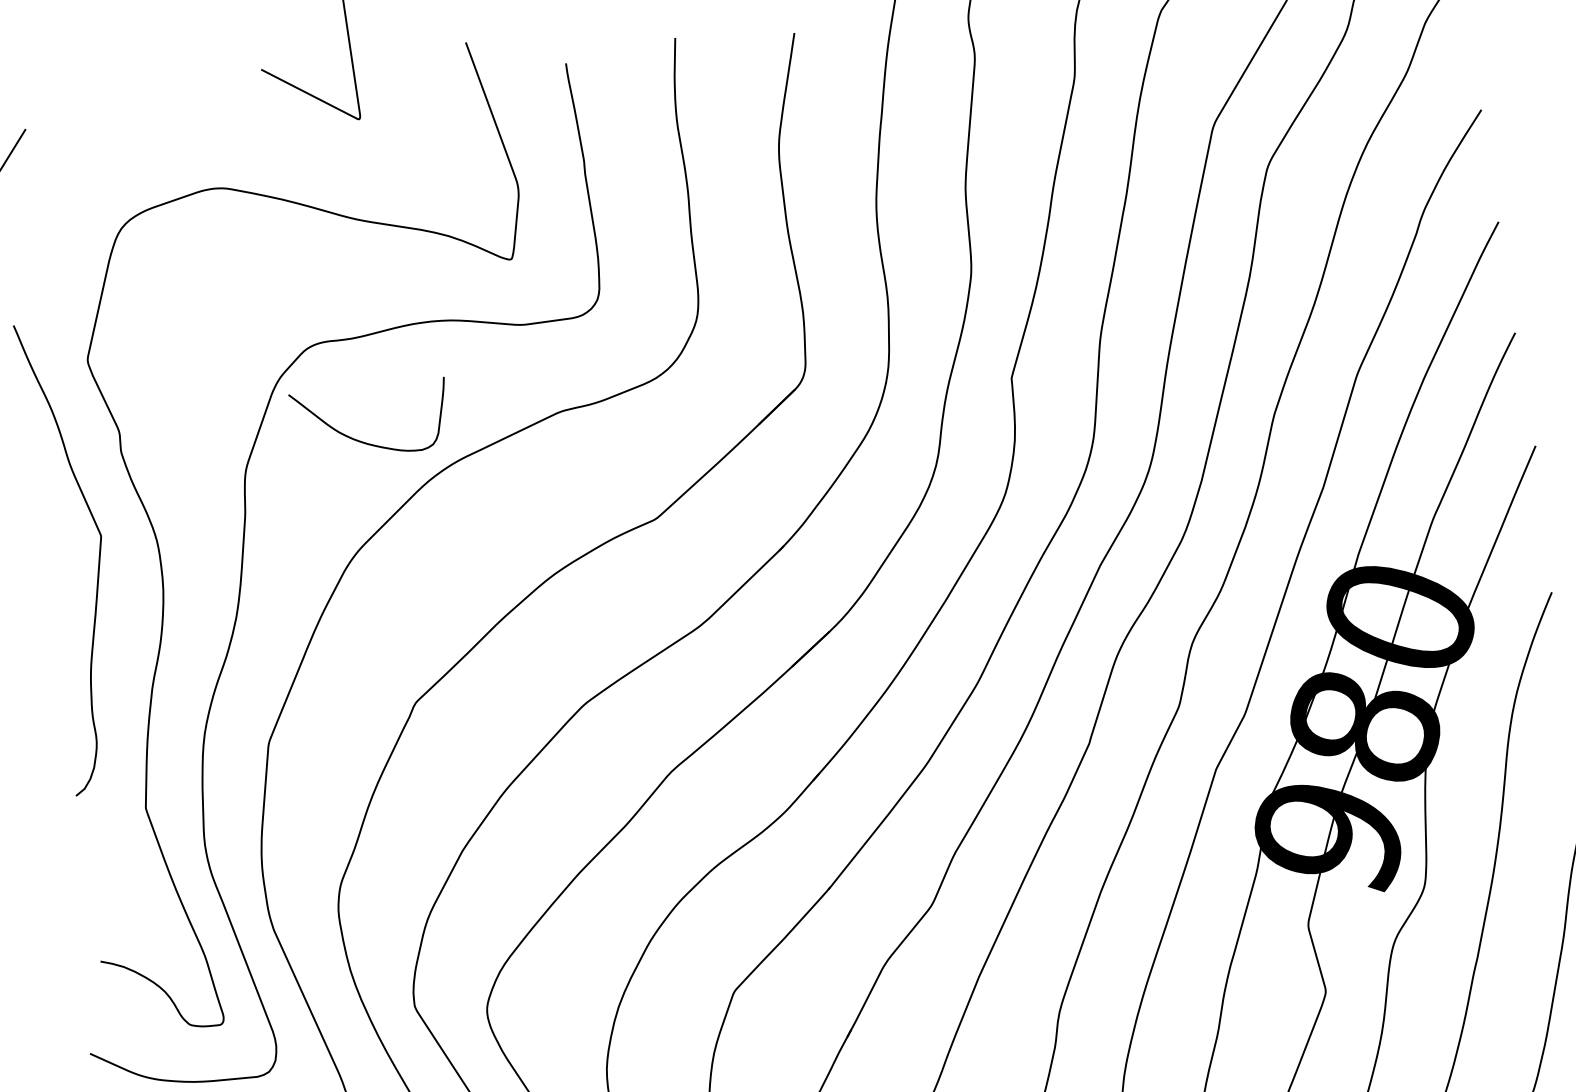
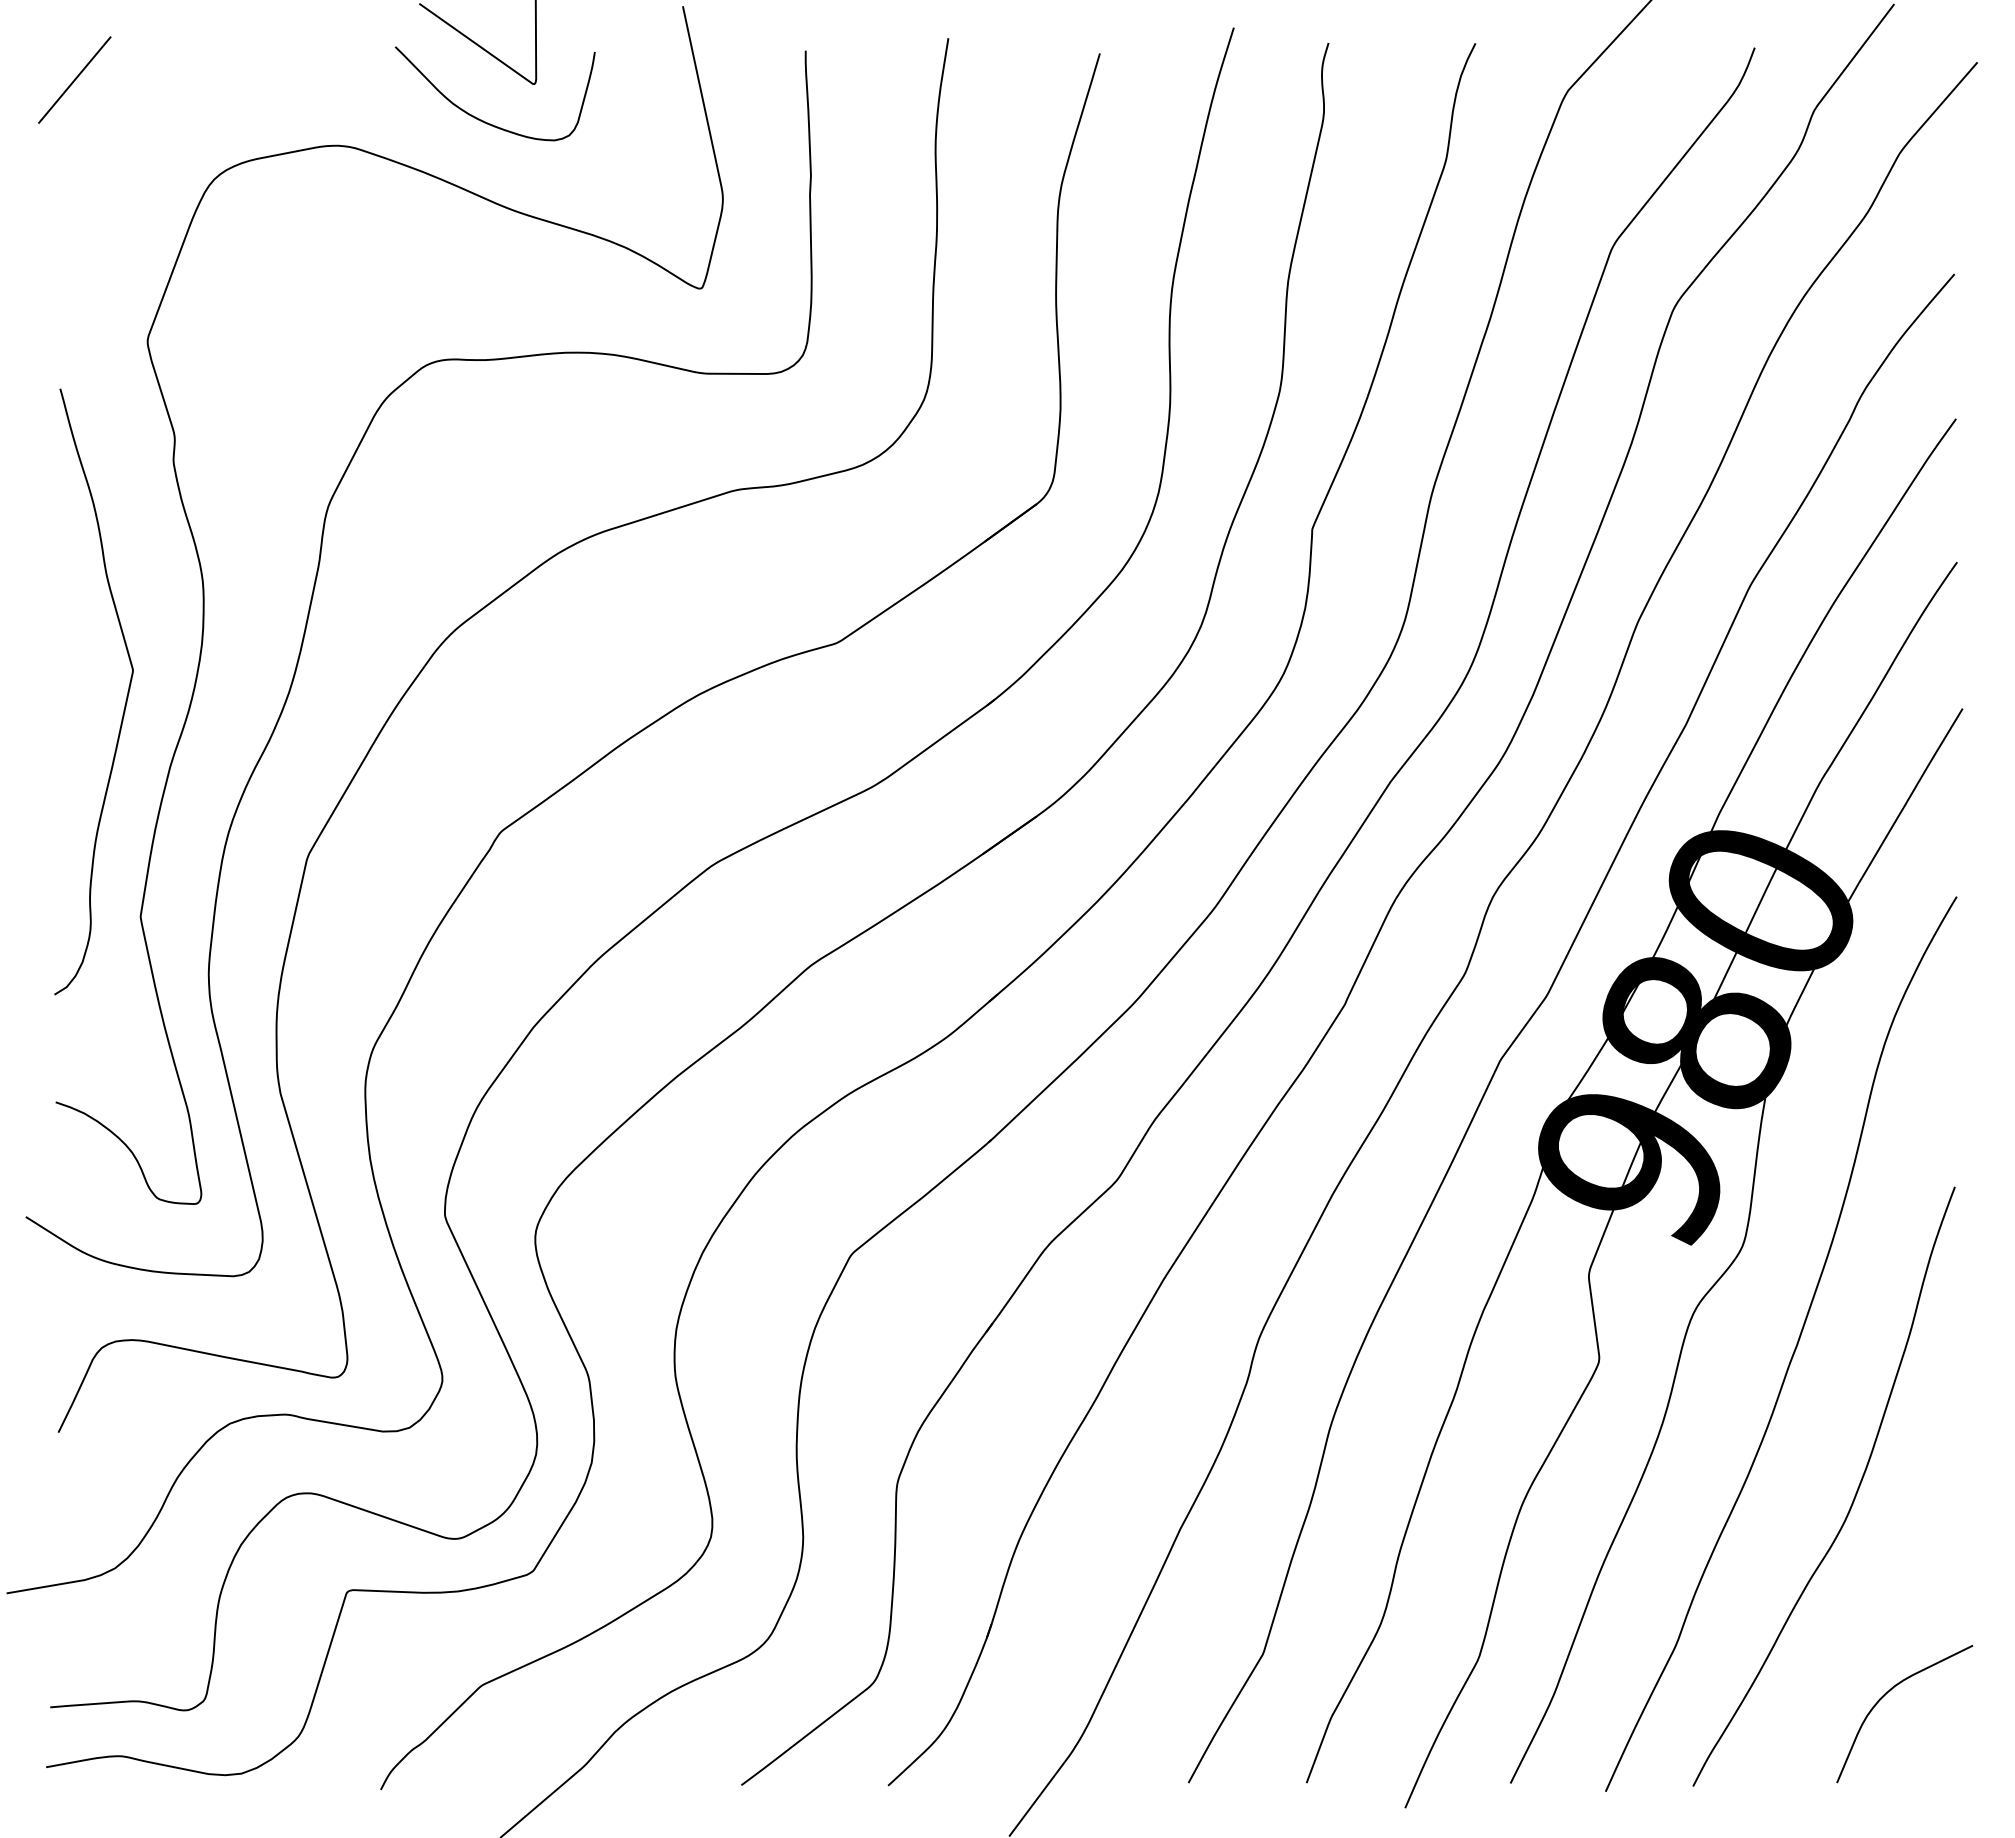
curve: (363, 441) -> (481, 119), moved
curve: (98, 556) -> (126, 695), moved

